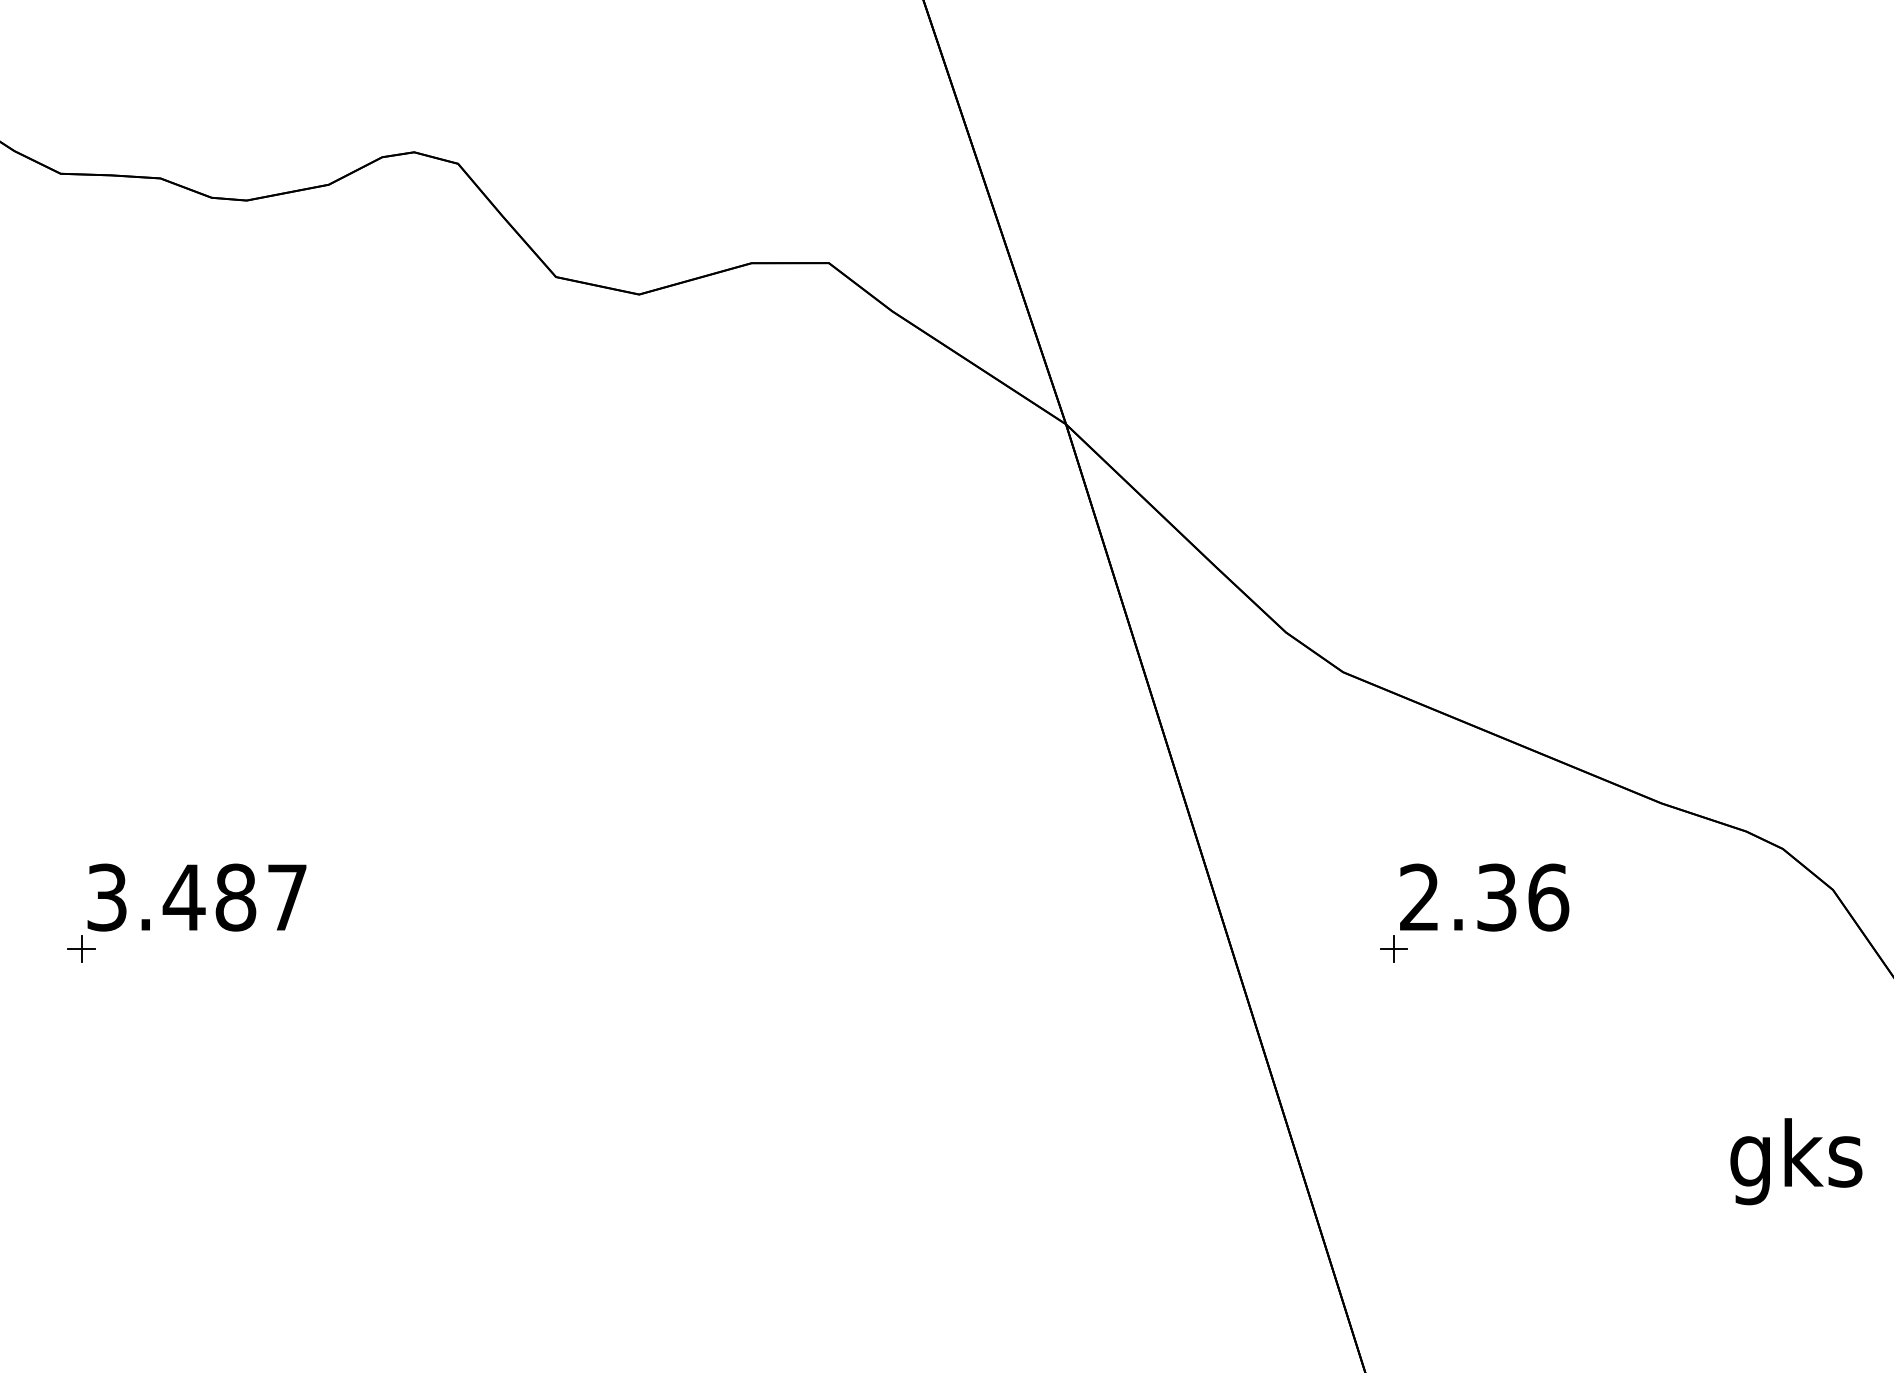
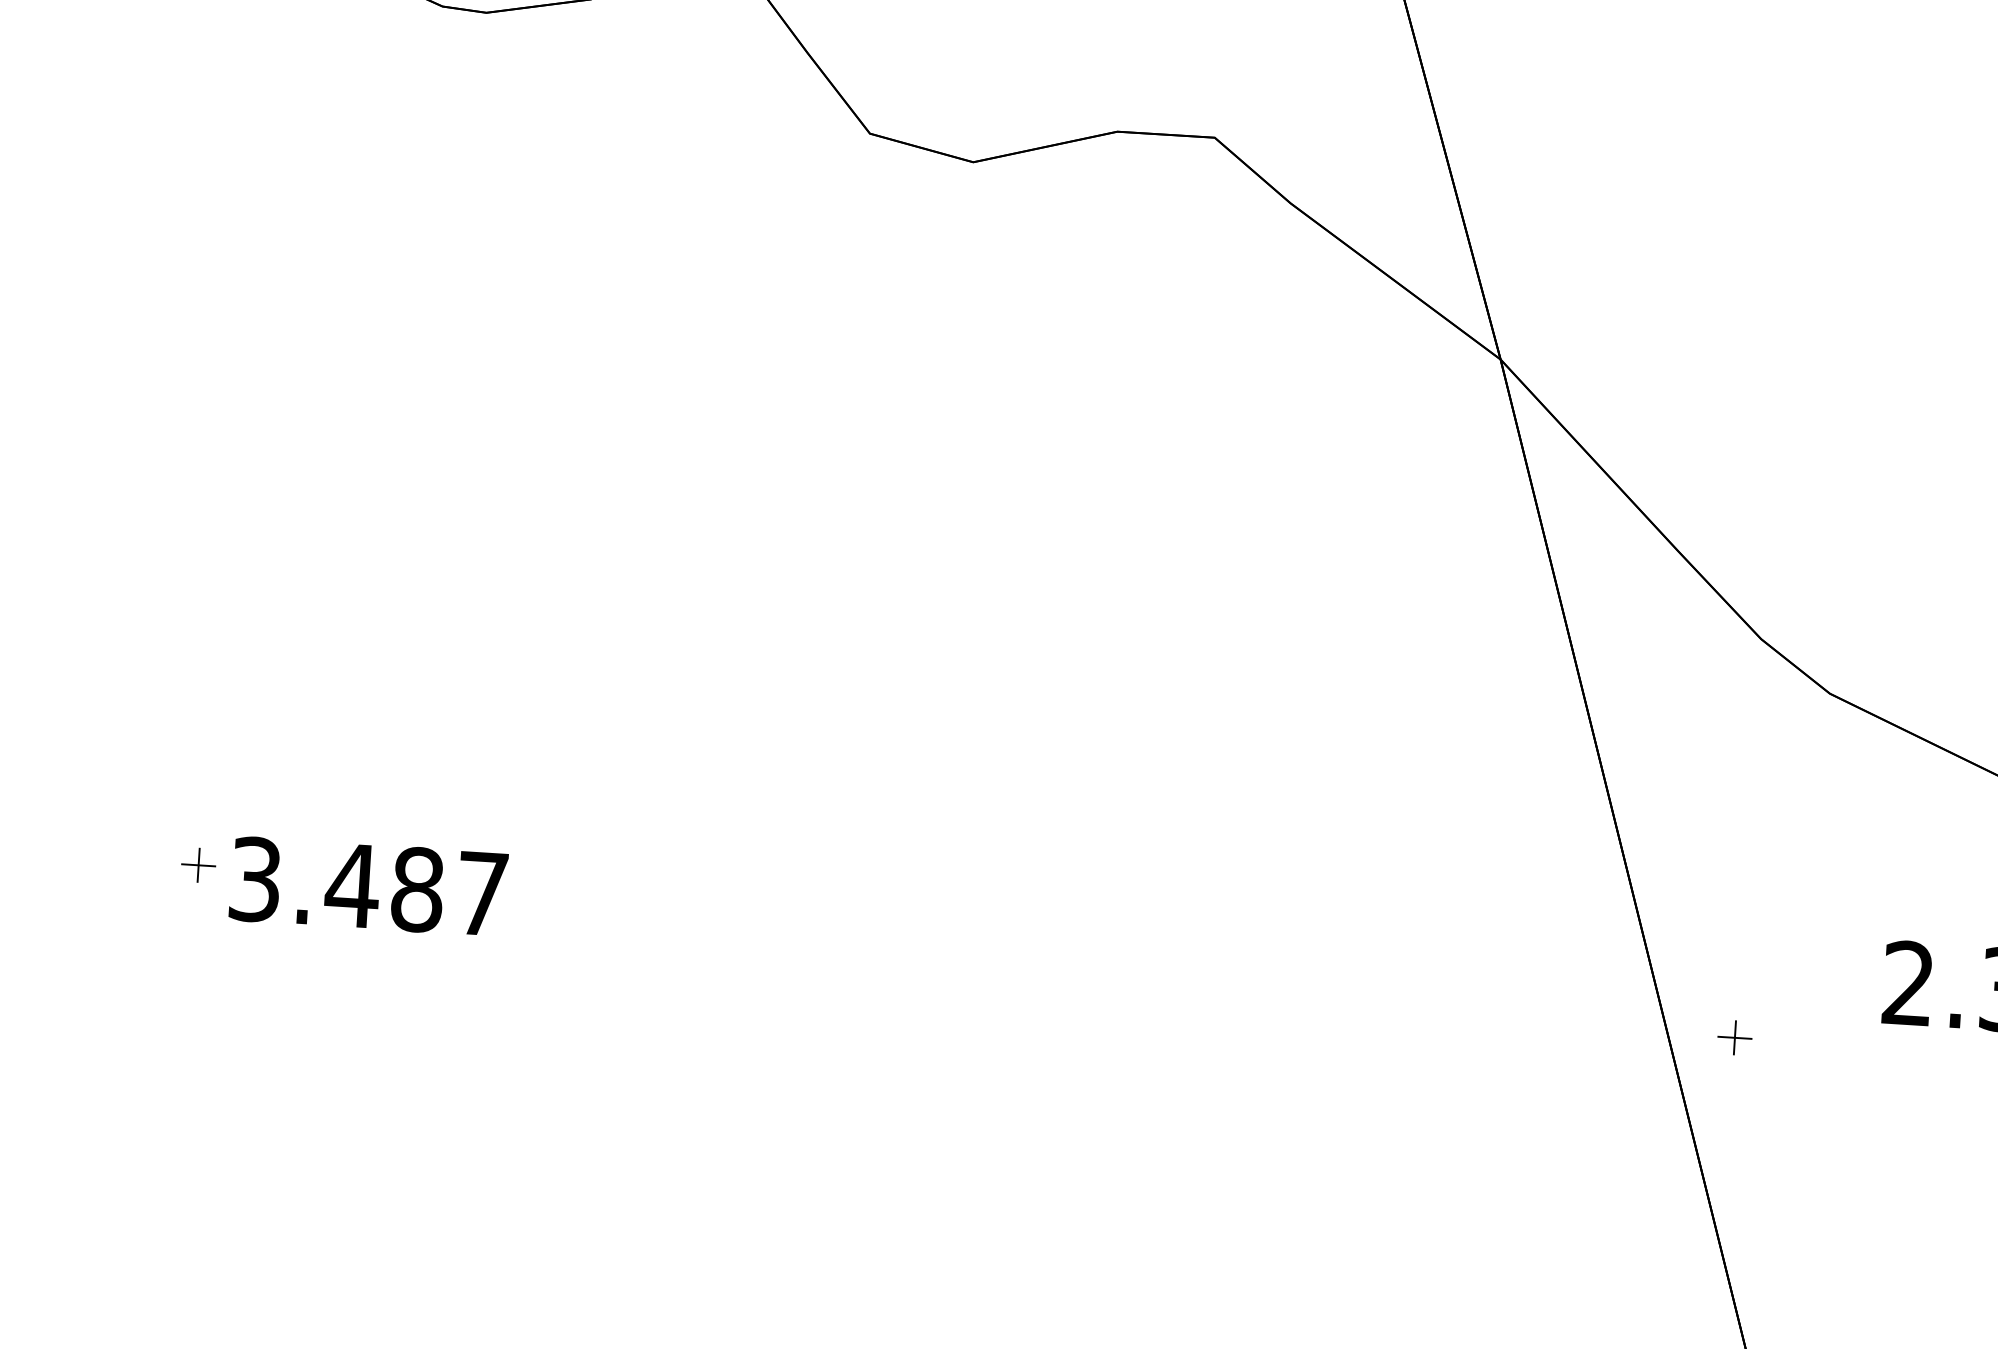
part: (81, 948) -> (198, 864), moved
part: (1393, 948) -> (1734, 1036), moved

